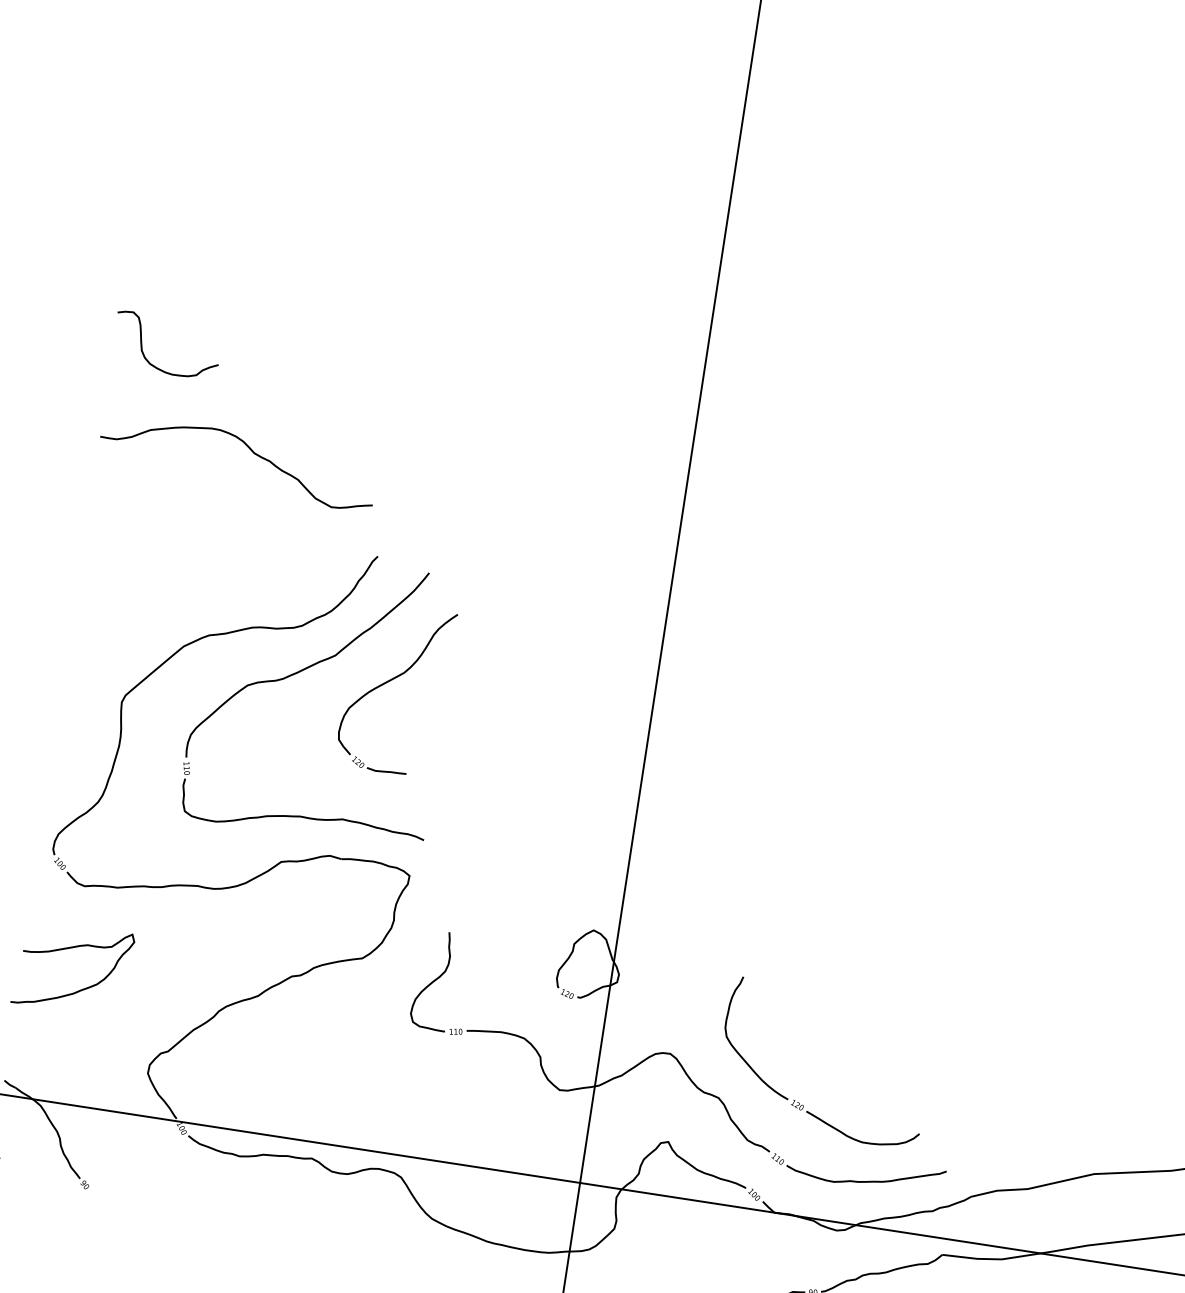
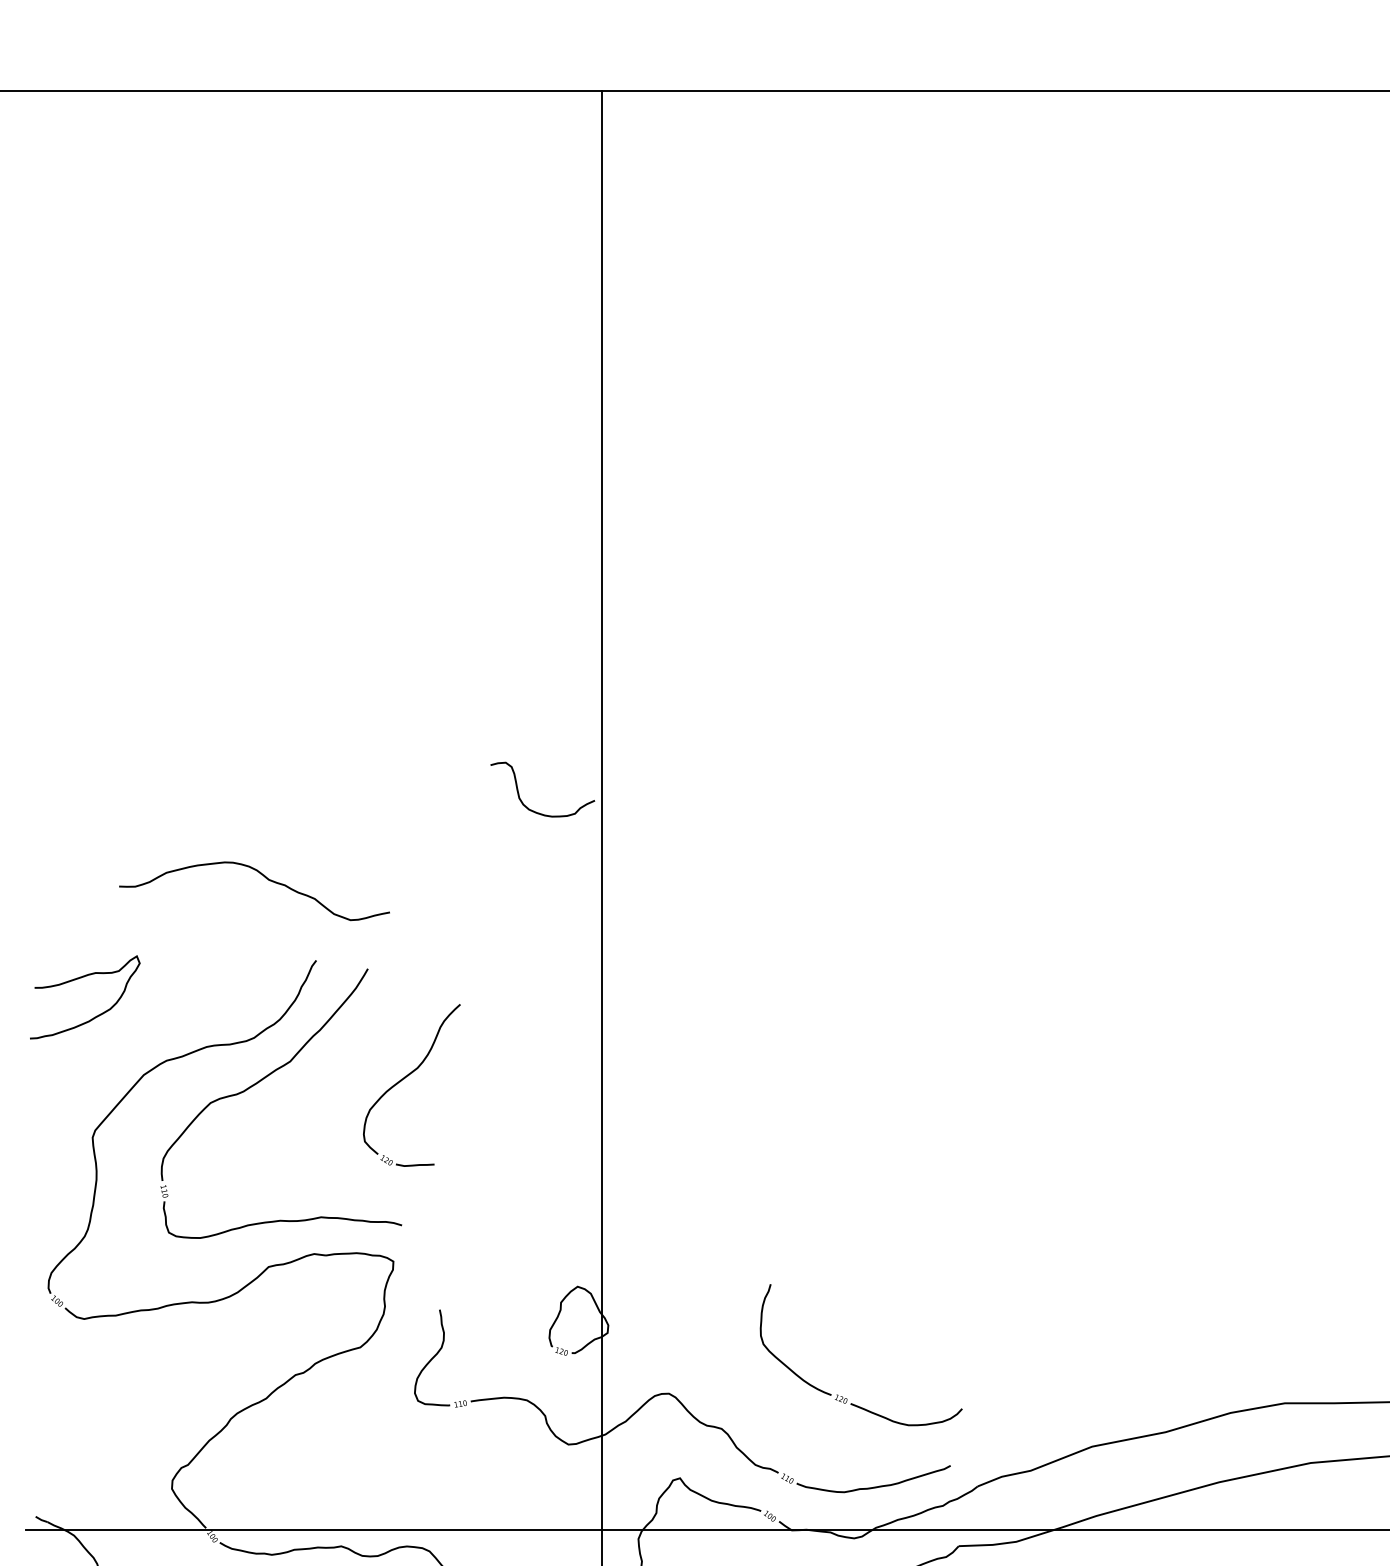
curve: (148, 360) -> (527, 806), moved
curve: (251, 452) -> (266, 879), moved
part: (390, 681) -> (405, 1078), moved
curve: (69, 949) -> (78, 979), moved
part: (799, 1102) -> (842, 1396), moved

